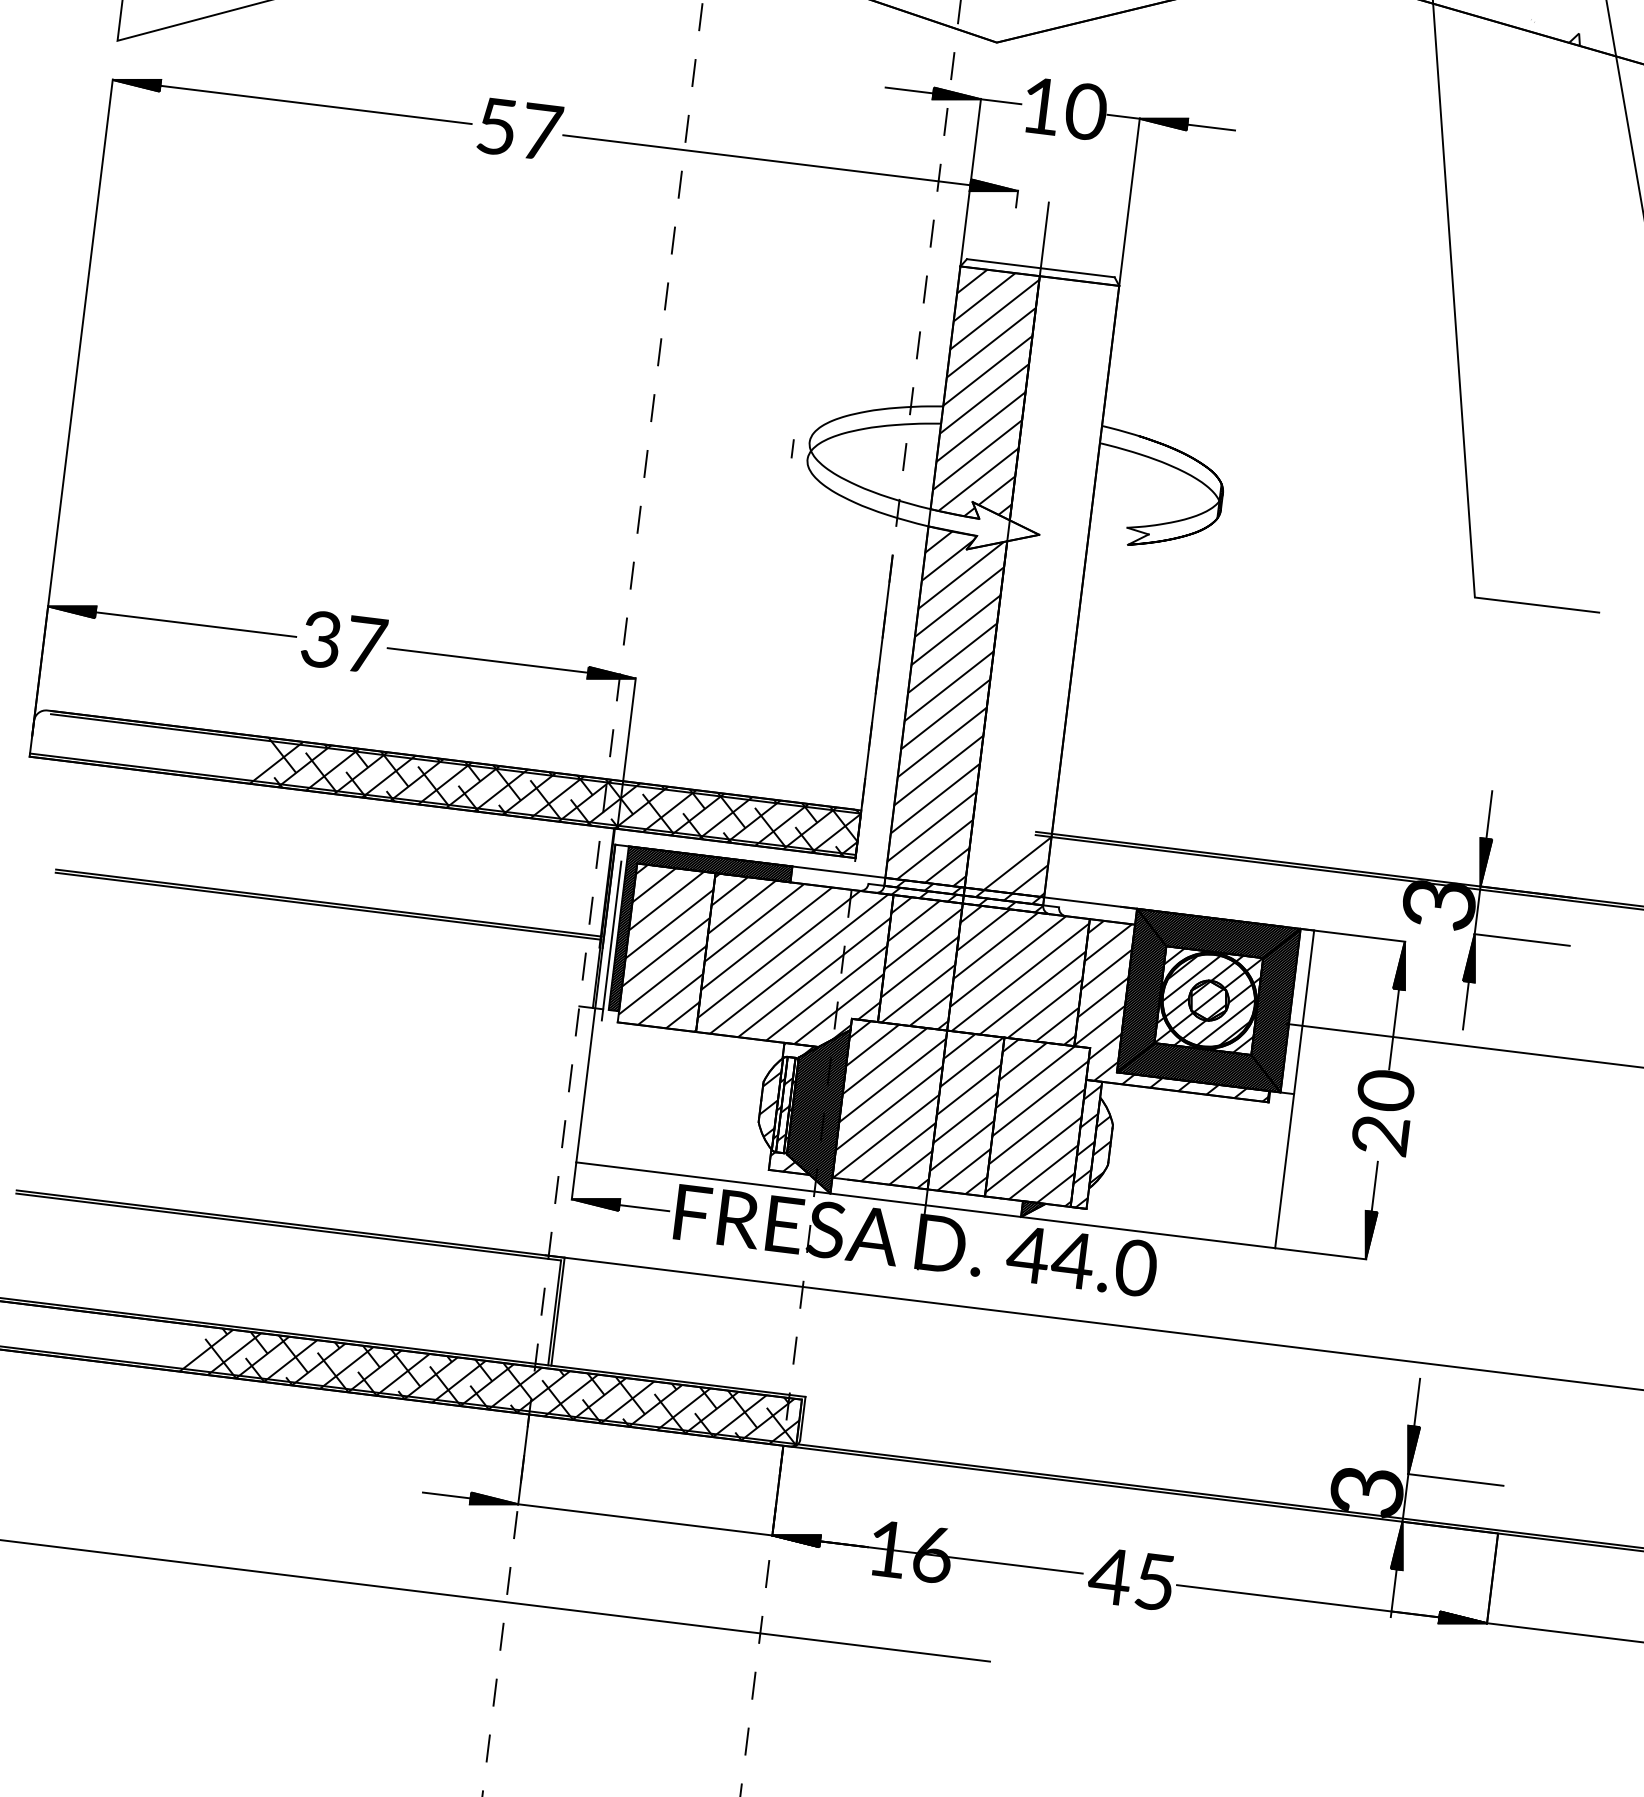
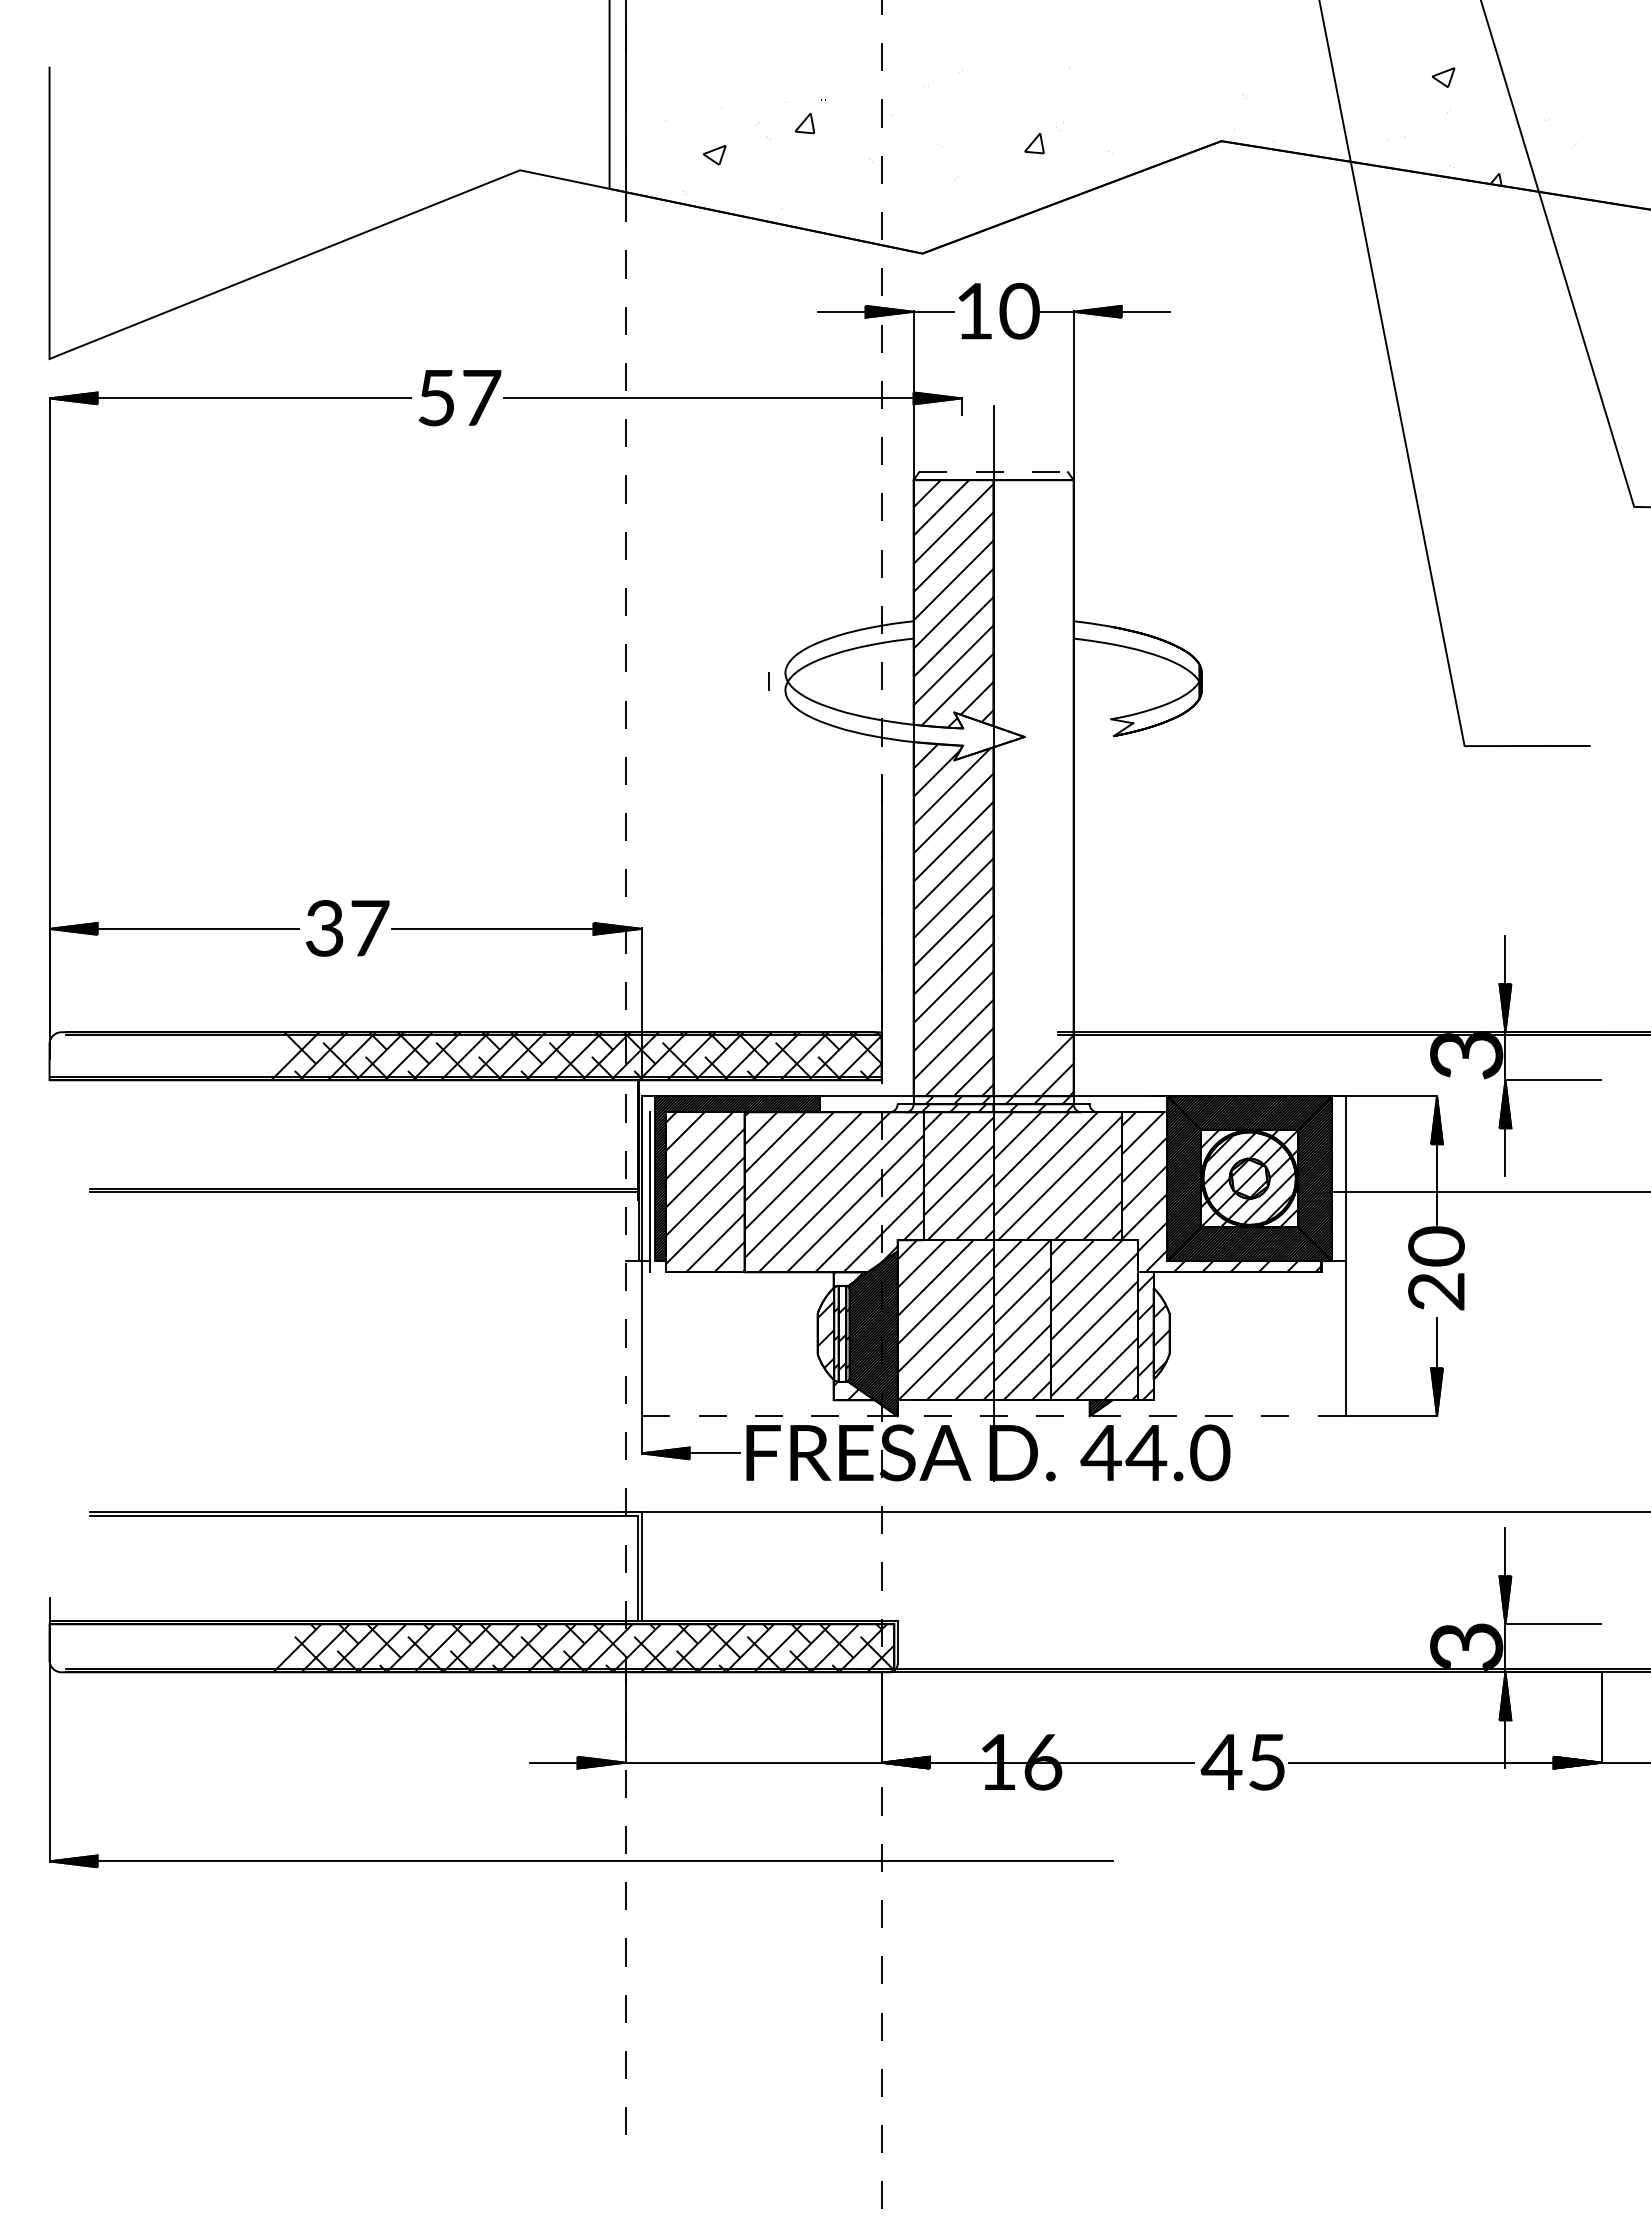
line: (1041, 268) -> (994, 472), solid -> dashed
line: (925, 1205) -> (993, 1416), solid -> dashed

